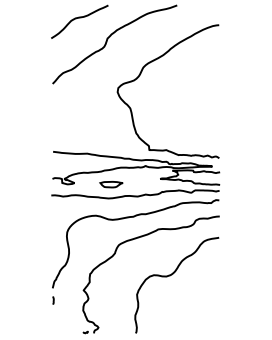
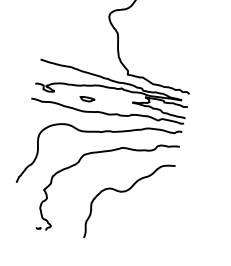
part: (111, 184) -> (87, 99), size x0.7
curve: (53, 300) -> (15, 193), removed

